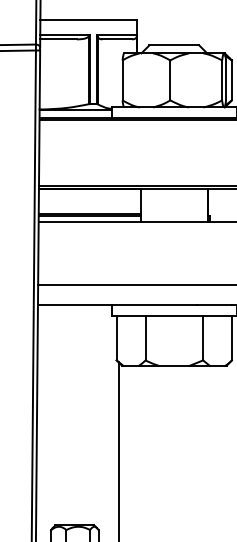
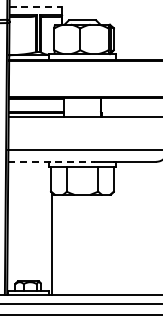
line: (89, 20) -> (36, 6), solid -> dashed
line: (119, 304) -> (52, 161), solid -> dashed

